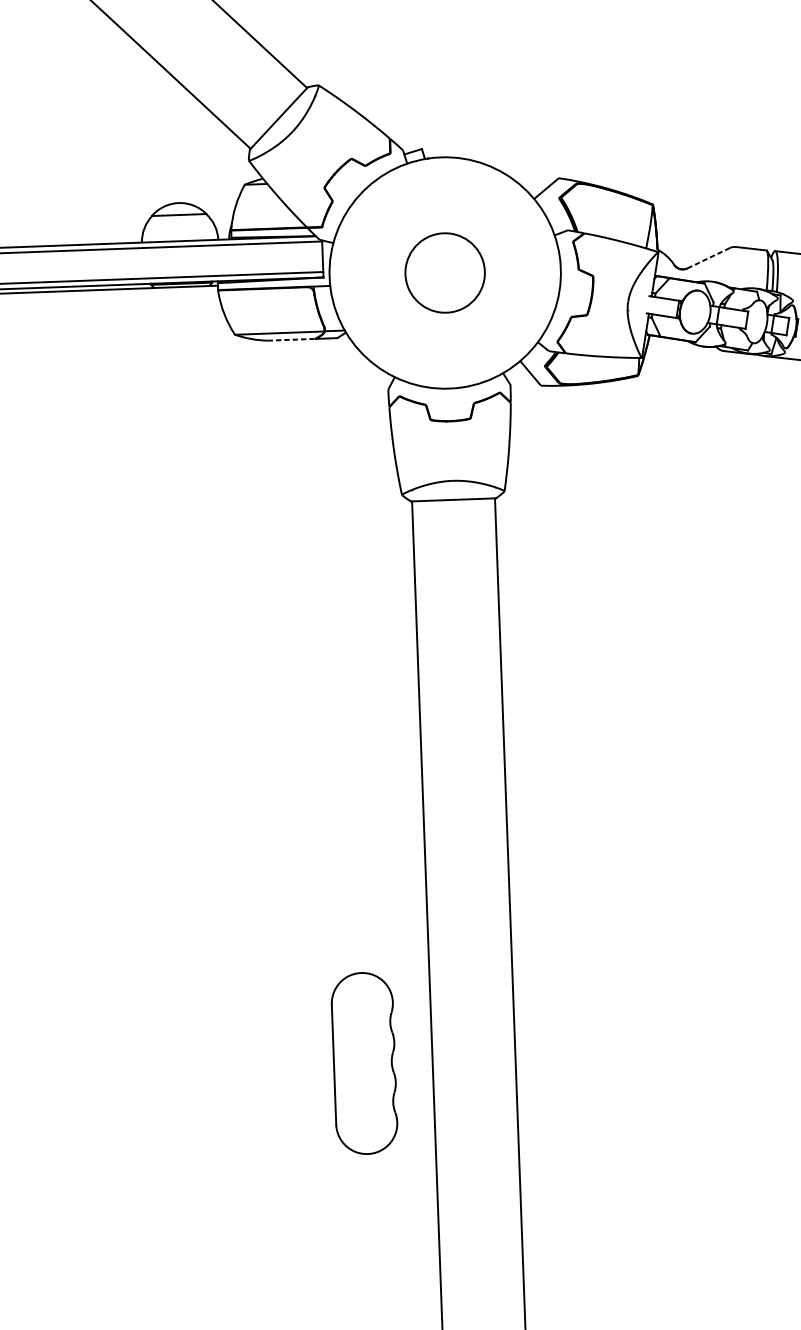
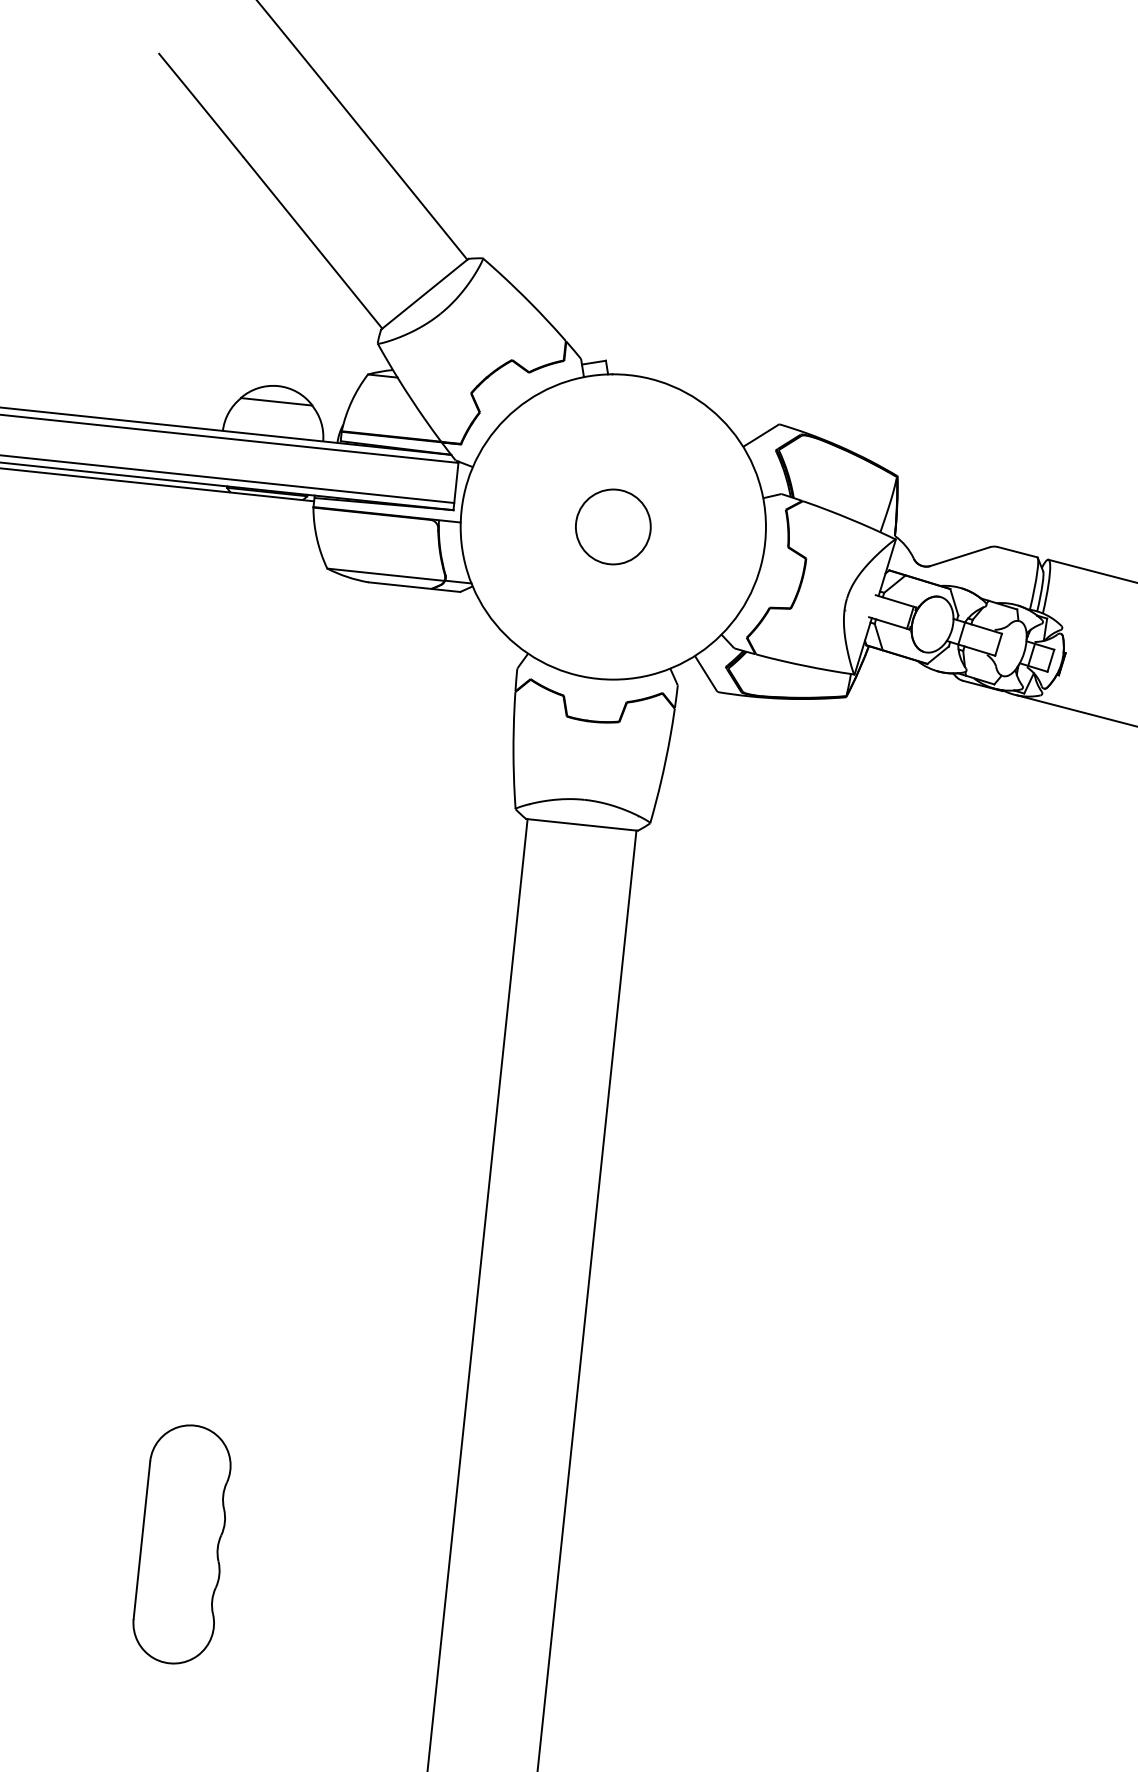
line: (708, 258) -> (960, 556), dashed -> solid
circle: (445, 272) -> (613, 526), size x0.71
line: (291, 339) -> (400, 585), dashed -> solid
part: (364, 1063) -> (181, 1544), moved

